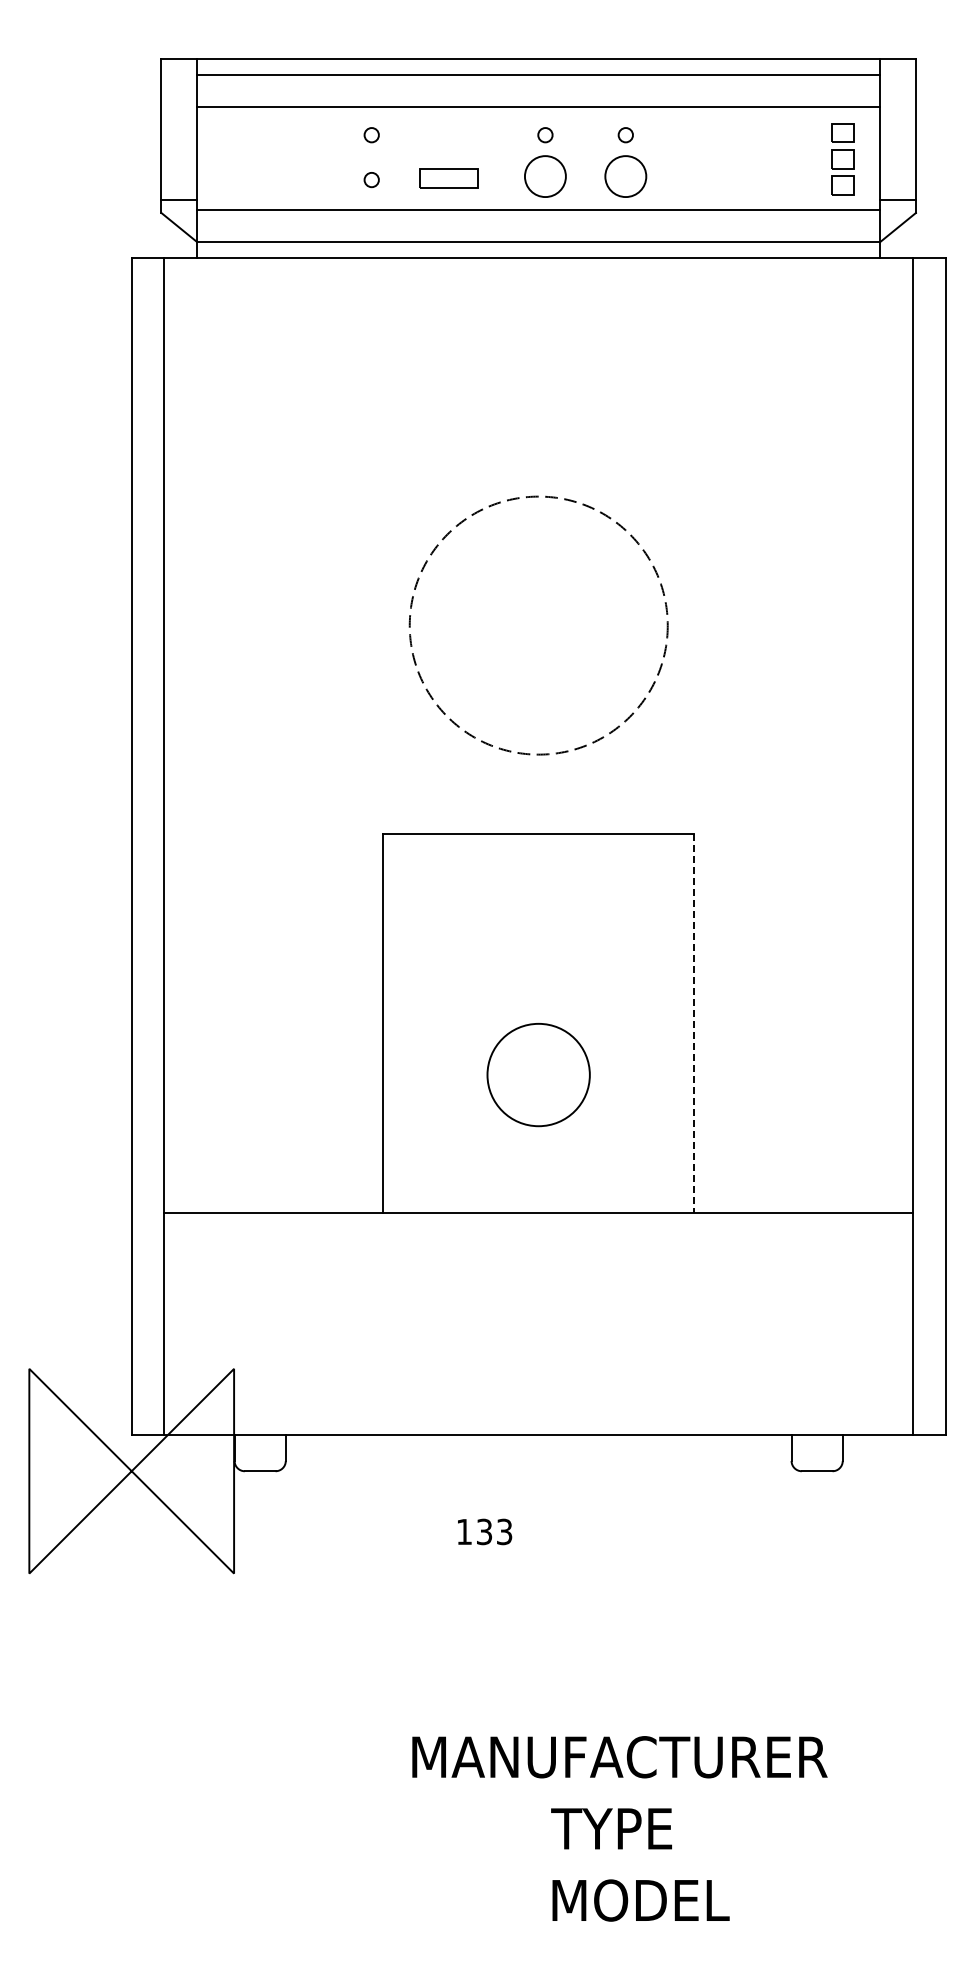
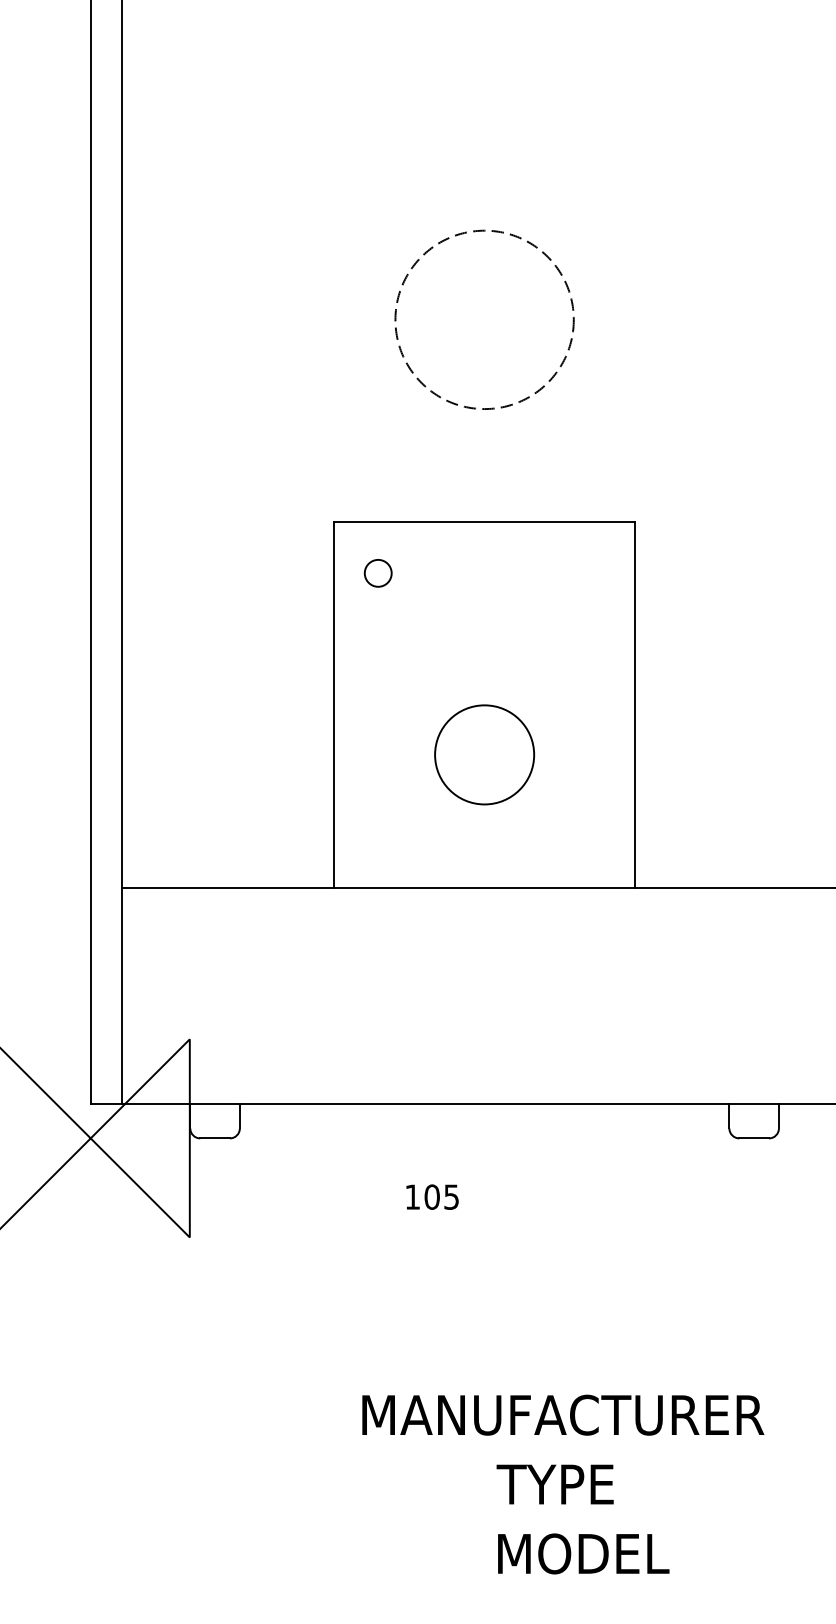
circle: (538, 625) -> (484, 319), size x0.71
circle: (428, 887) -> (377, 573), added
line: (693, 1023) -> (634, 705), dashed -> solid
text: (494, 1531) -> (441, 1196), 133 -> 105

